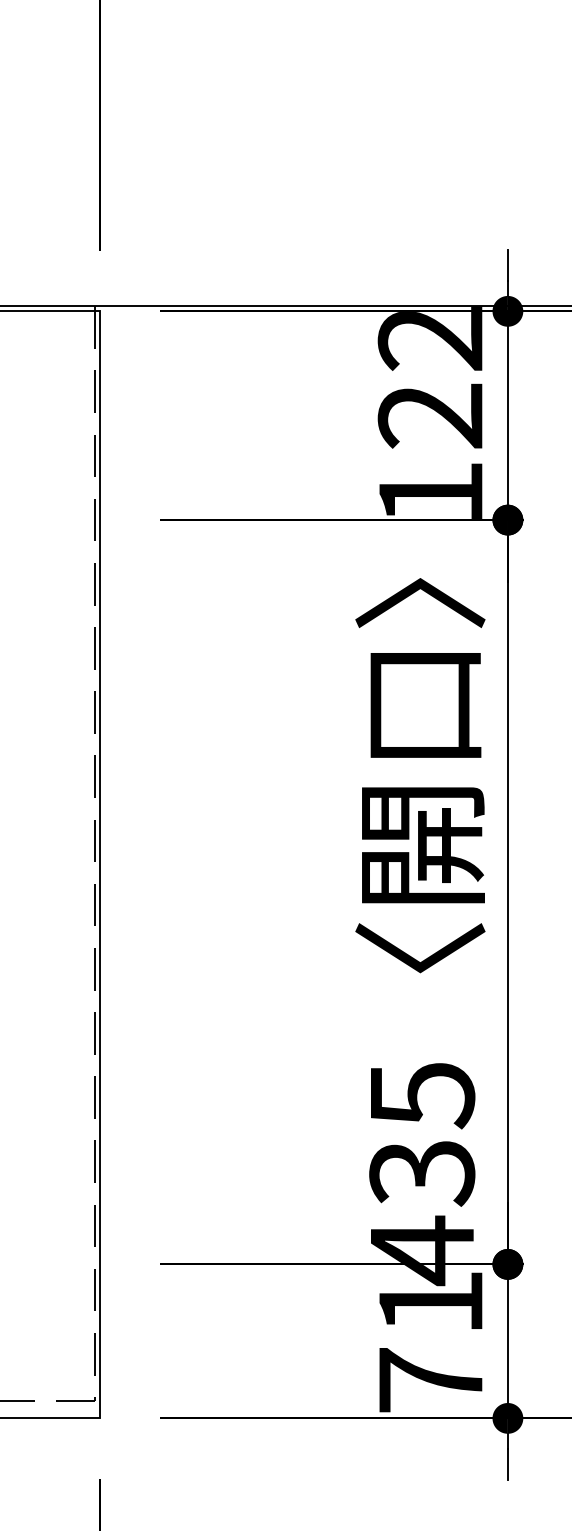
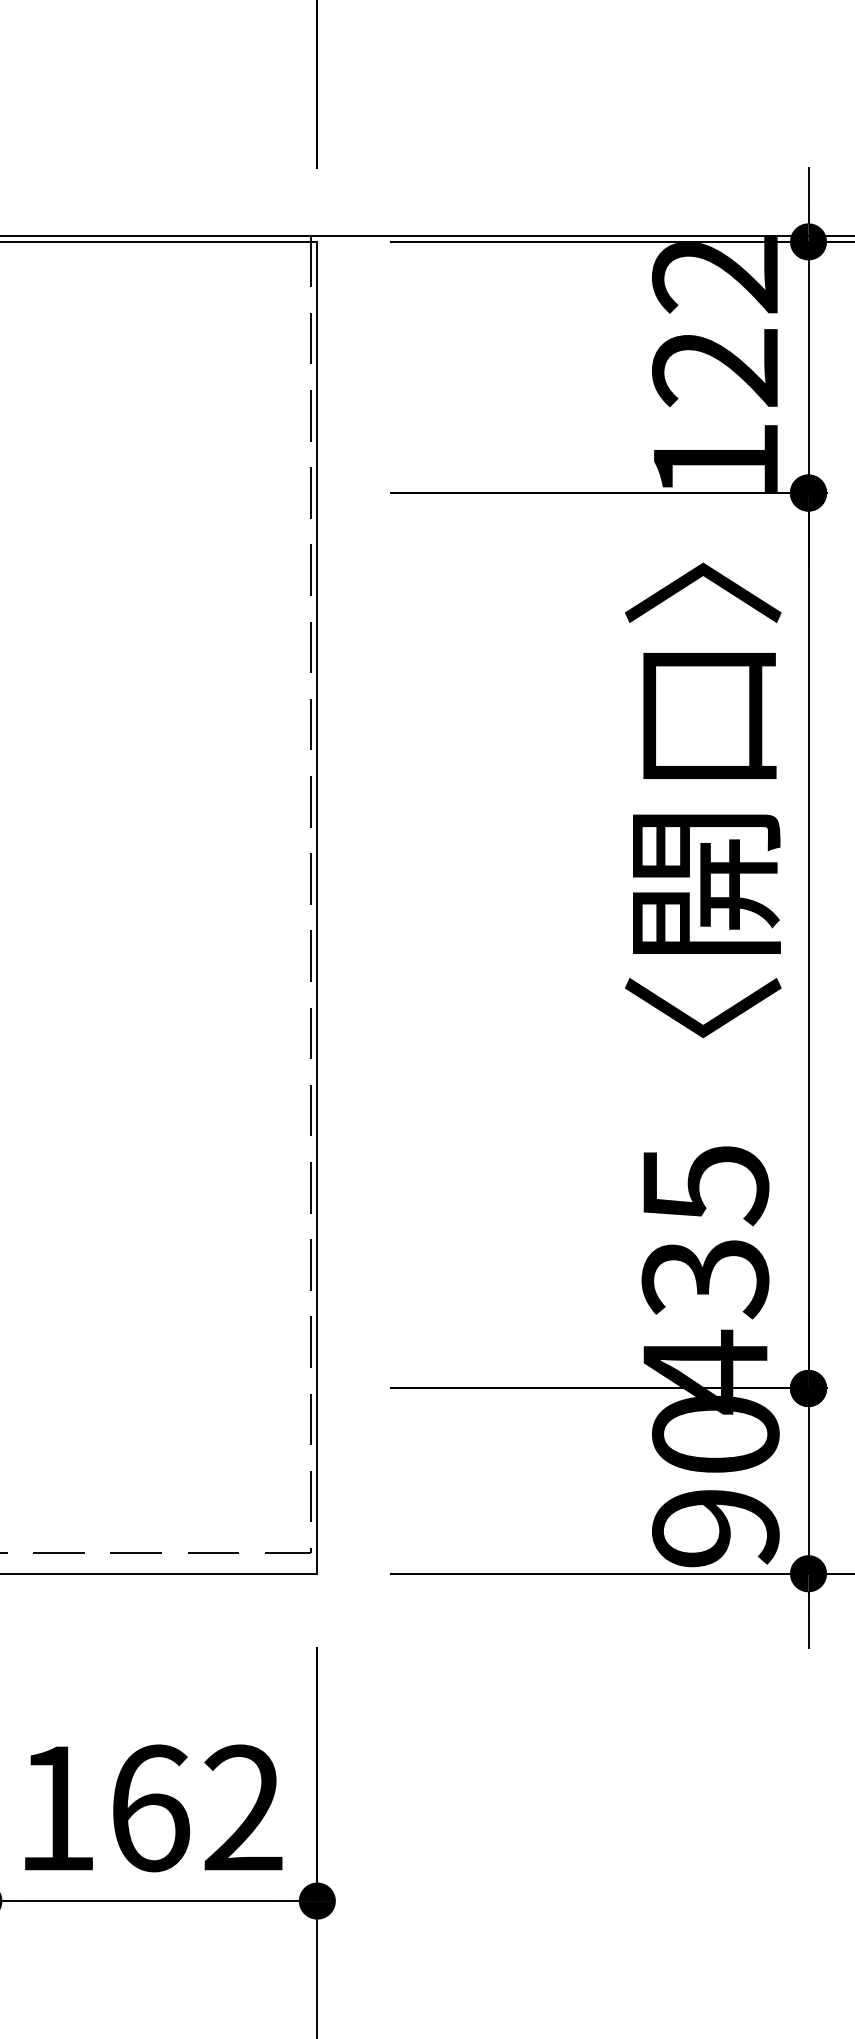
text: (430, 1341) -> (715, 1481), 71 -> 90

